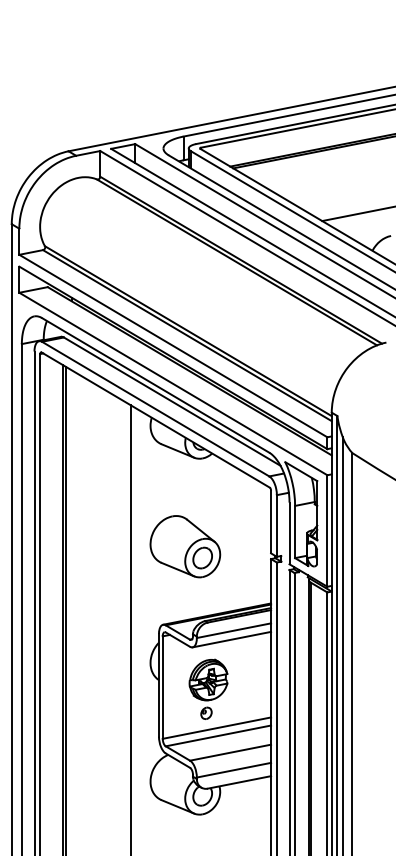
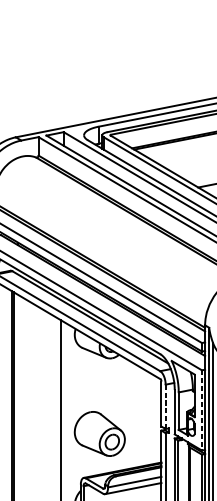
line: (276, 526) -> (165, 407), solid -> dashed
line: (327, 531) -> (202, 410), solid -> dashed
part: (185, 546) -> (99, 433), moved

